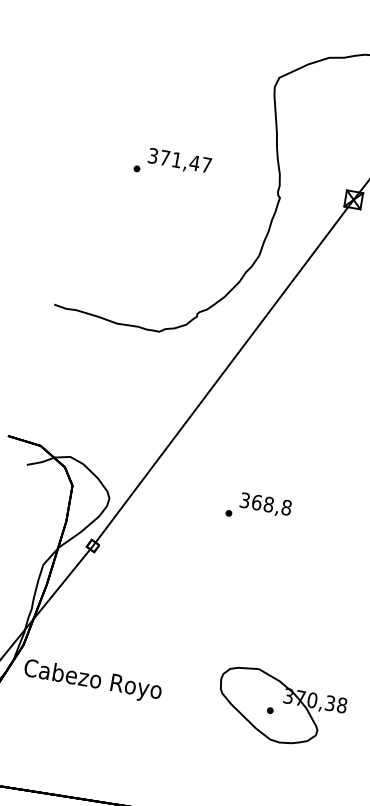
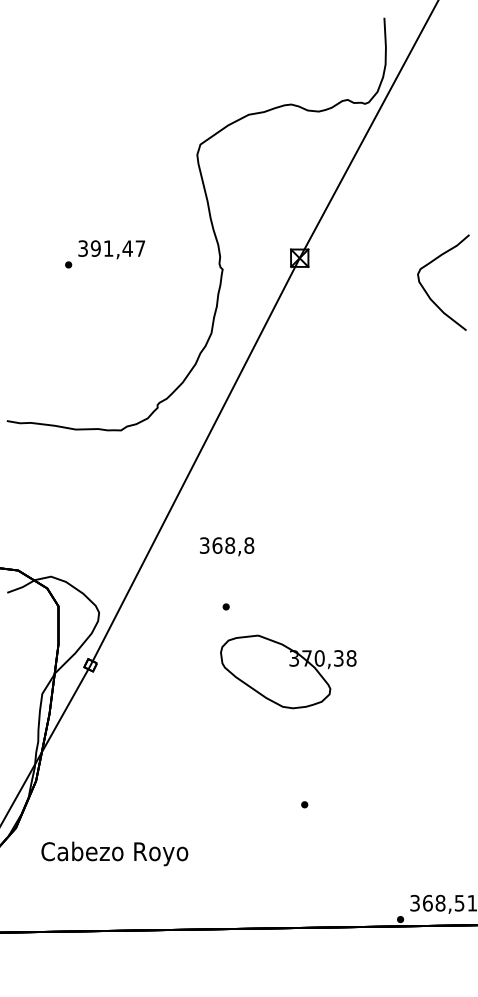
text: (164, 157) -> (95, 248), 371,47 -> 391,47
text: (266, 504) -> (227, 546), moved
text: (92, 680) -> (114, 853), moved
part: (281, 707) -> (288, 671), moved

